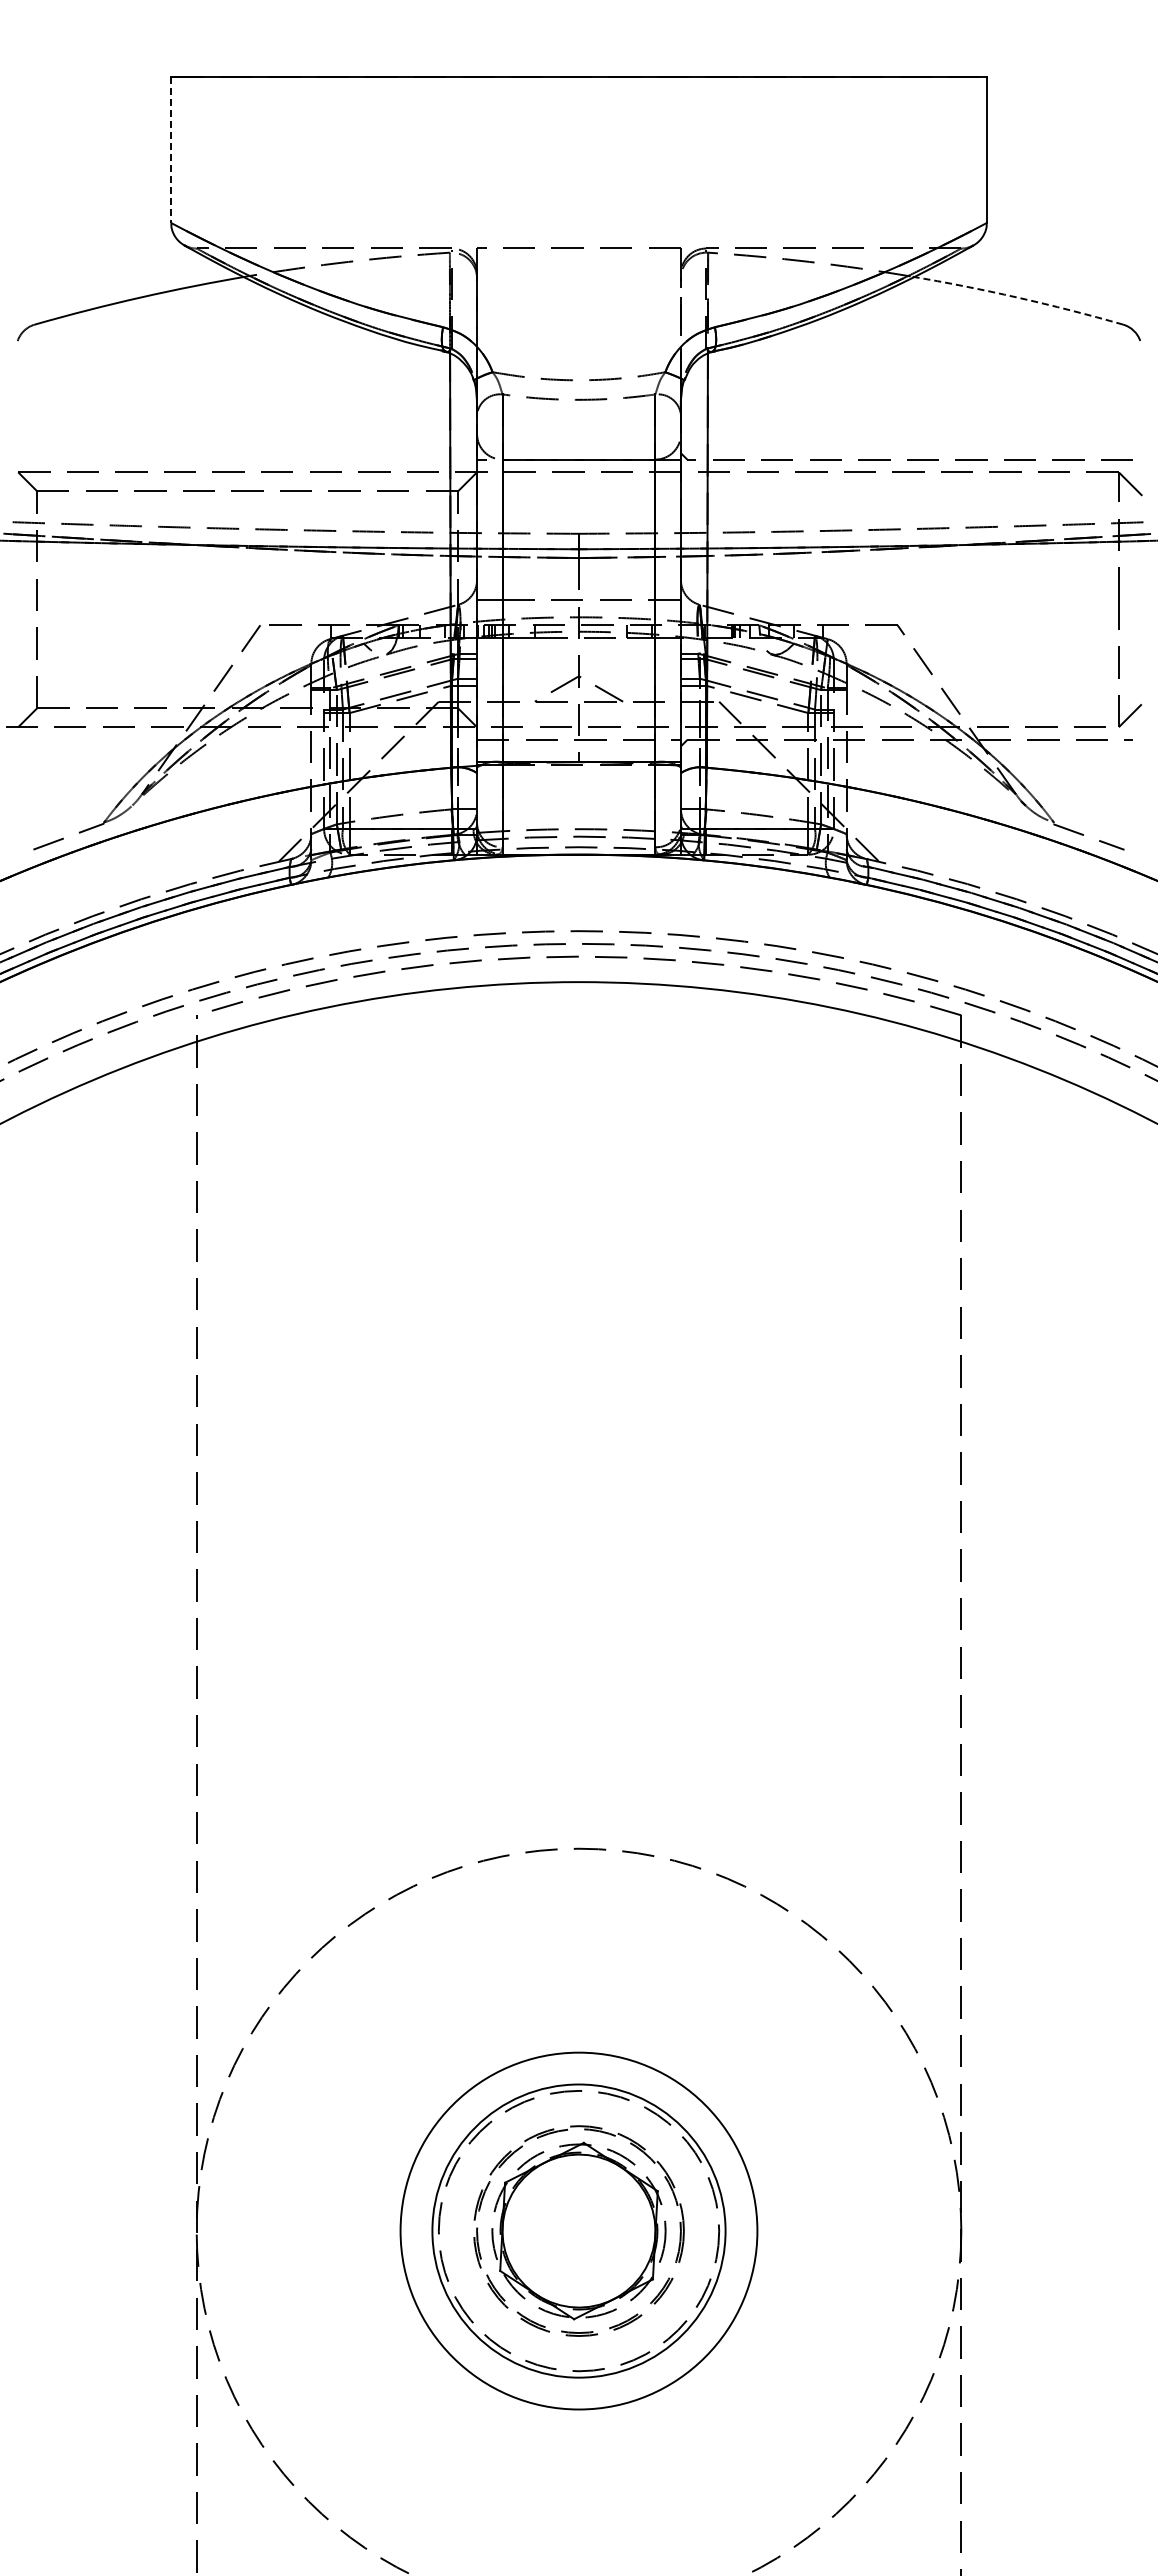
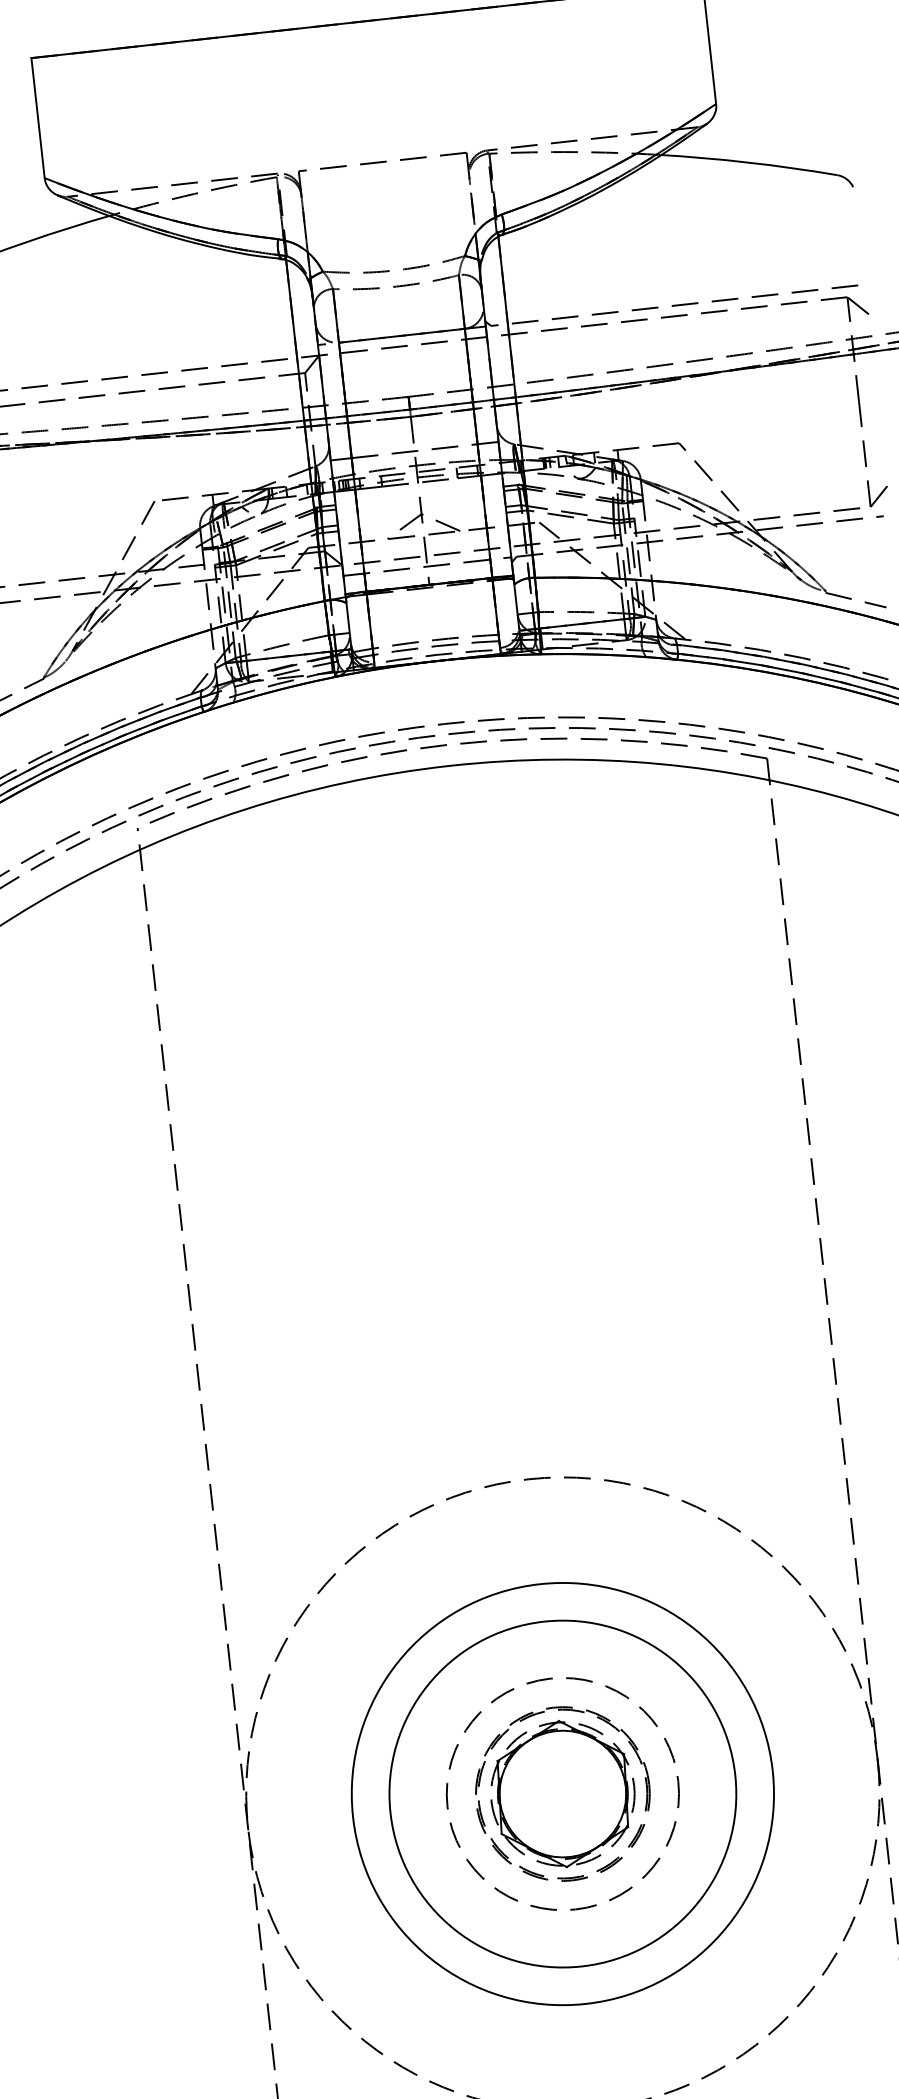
line: (171, 150) -> (38, 118), dashed -> solid
arc: (1017, 297) -> (748, 162), dashed -> solid
circle: (578, 2230) -> (562, 1793), size x1.43
circle: (578, 2230) -> (562, 1793), size x1.43

